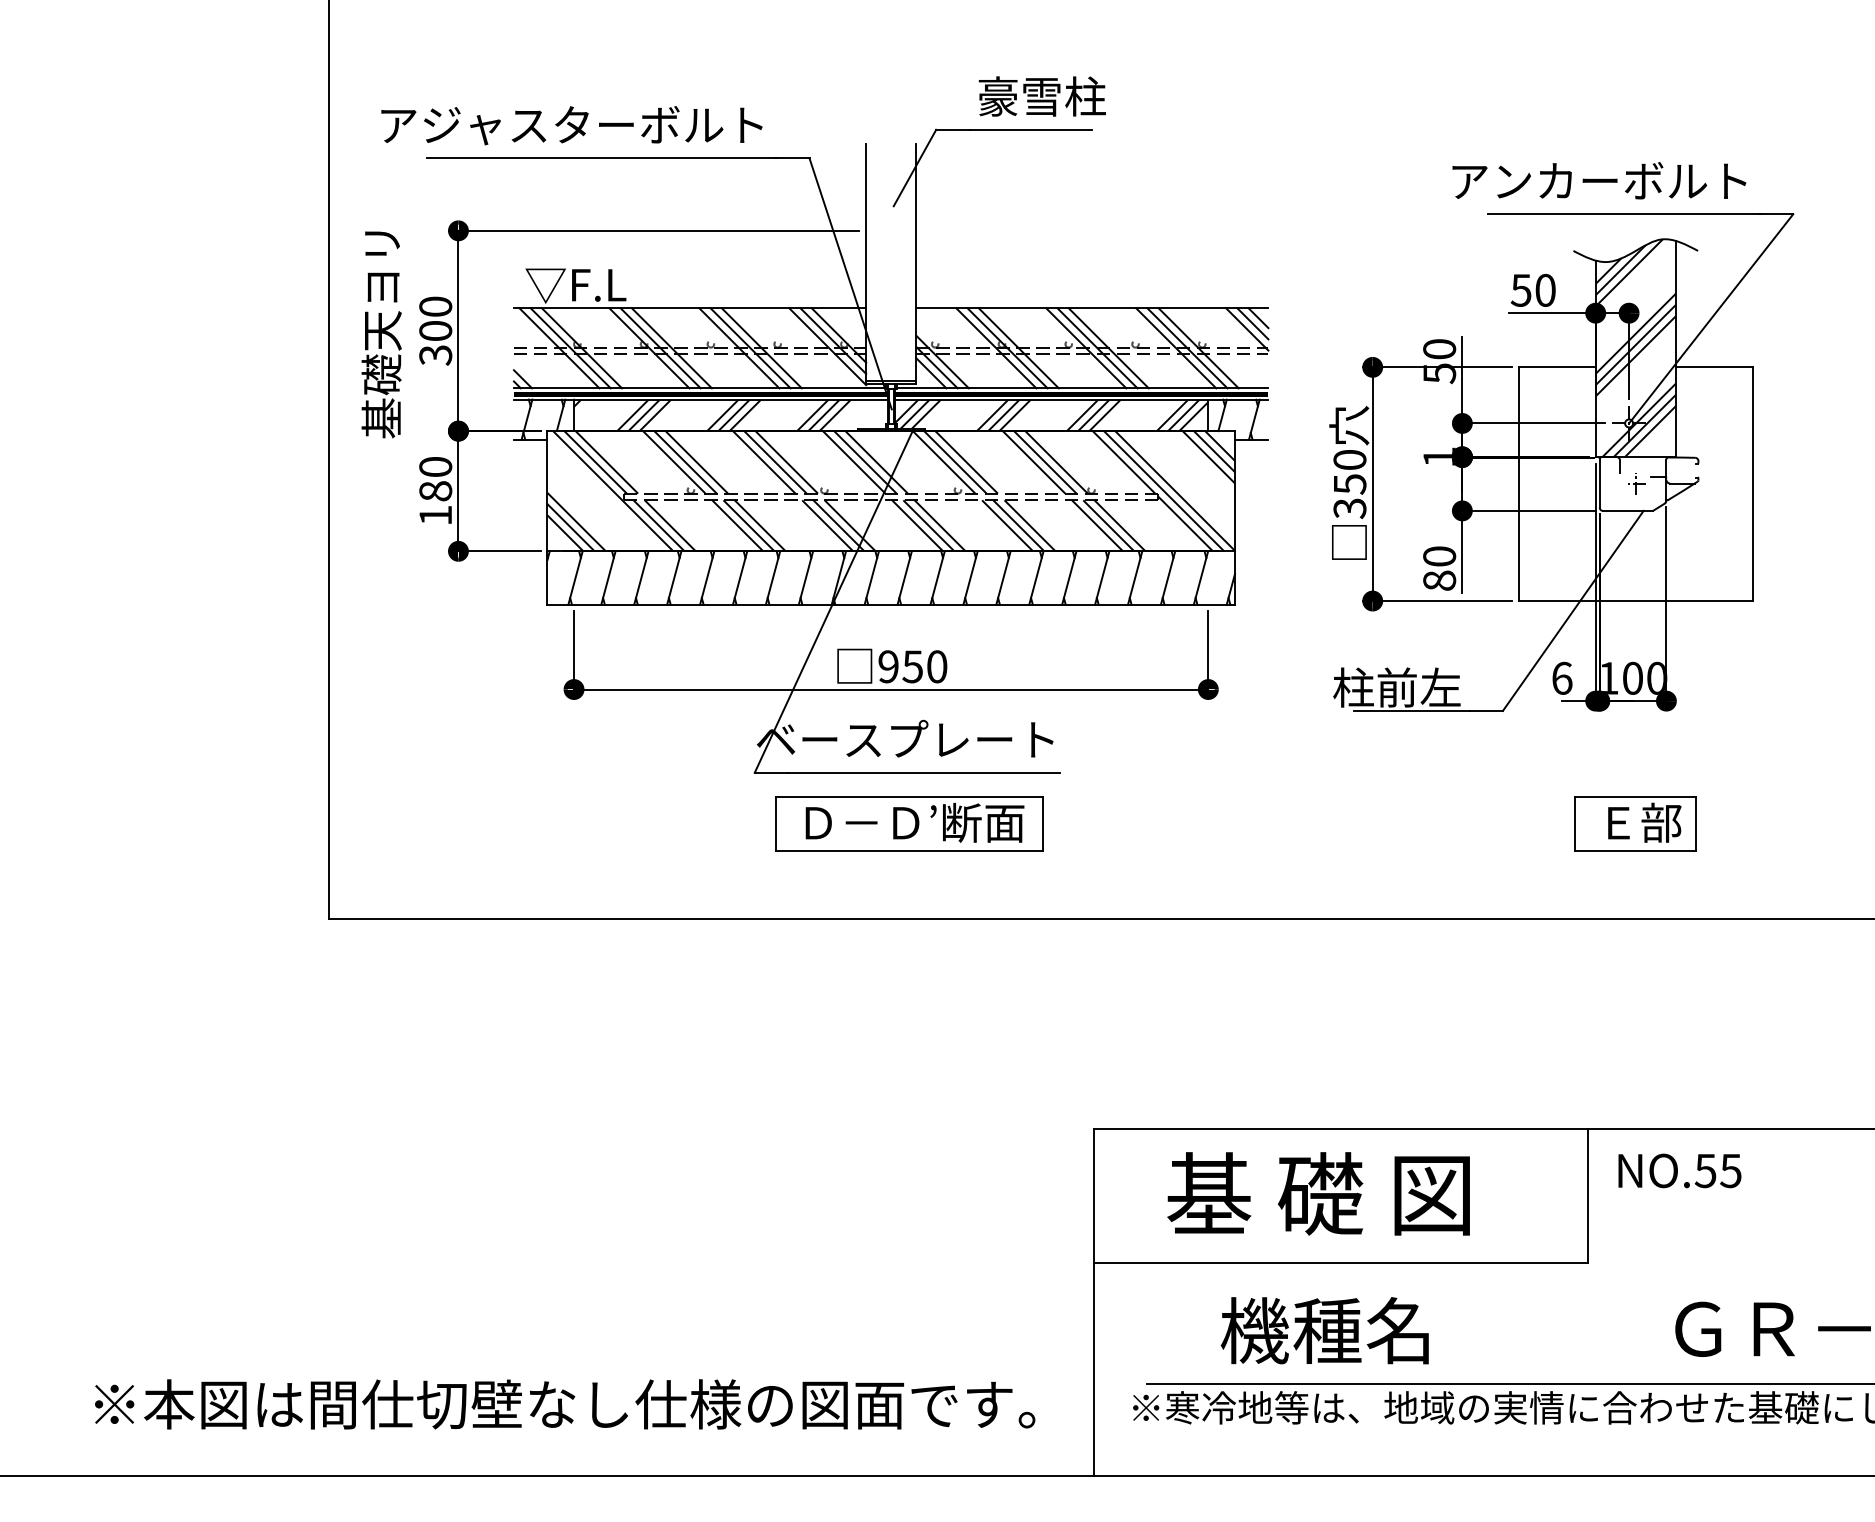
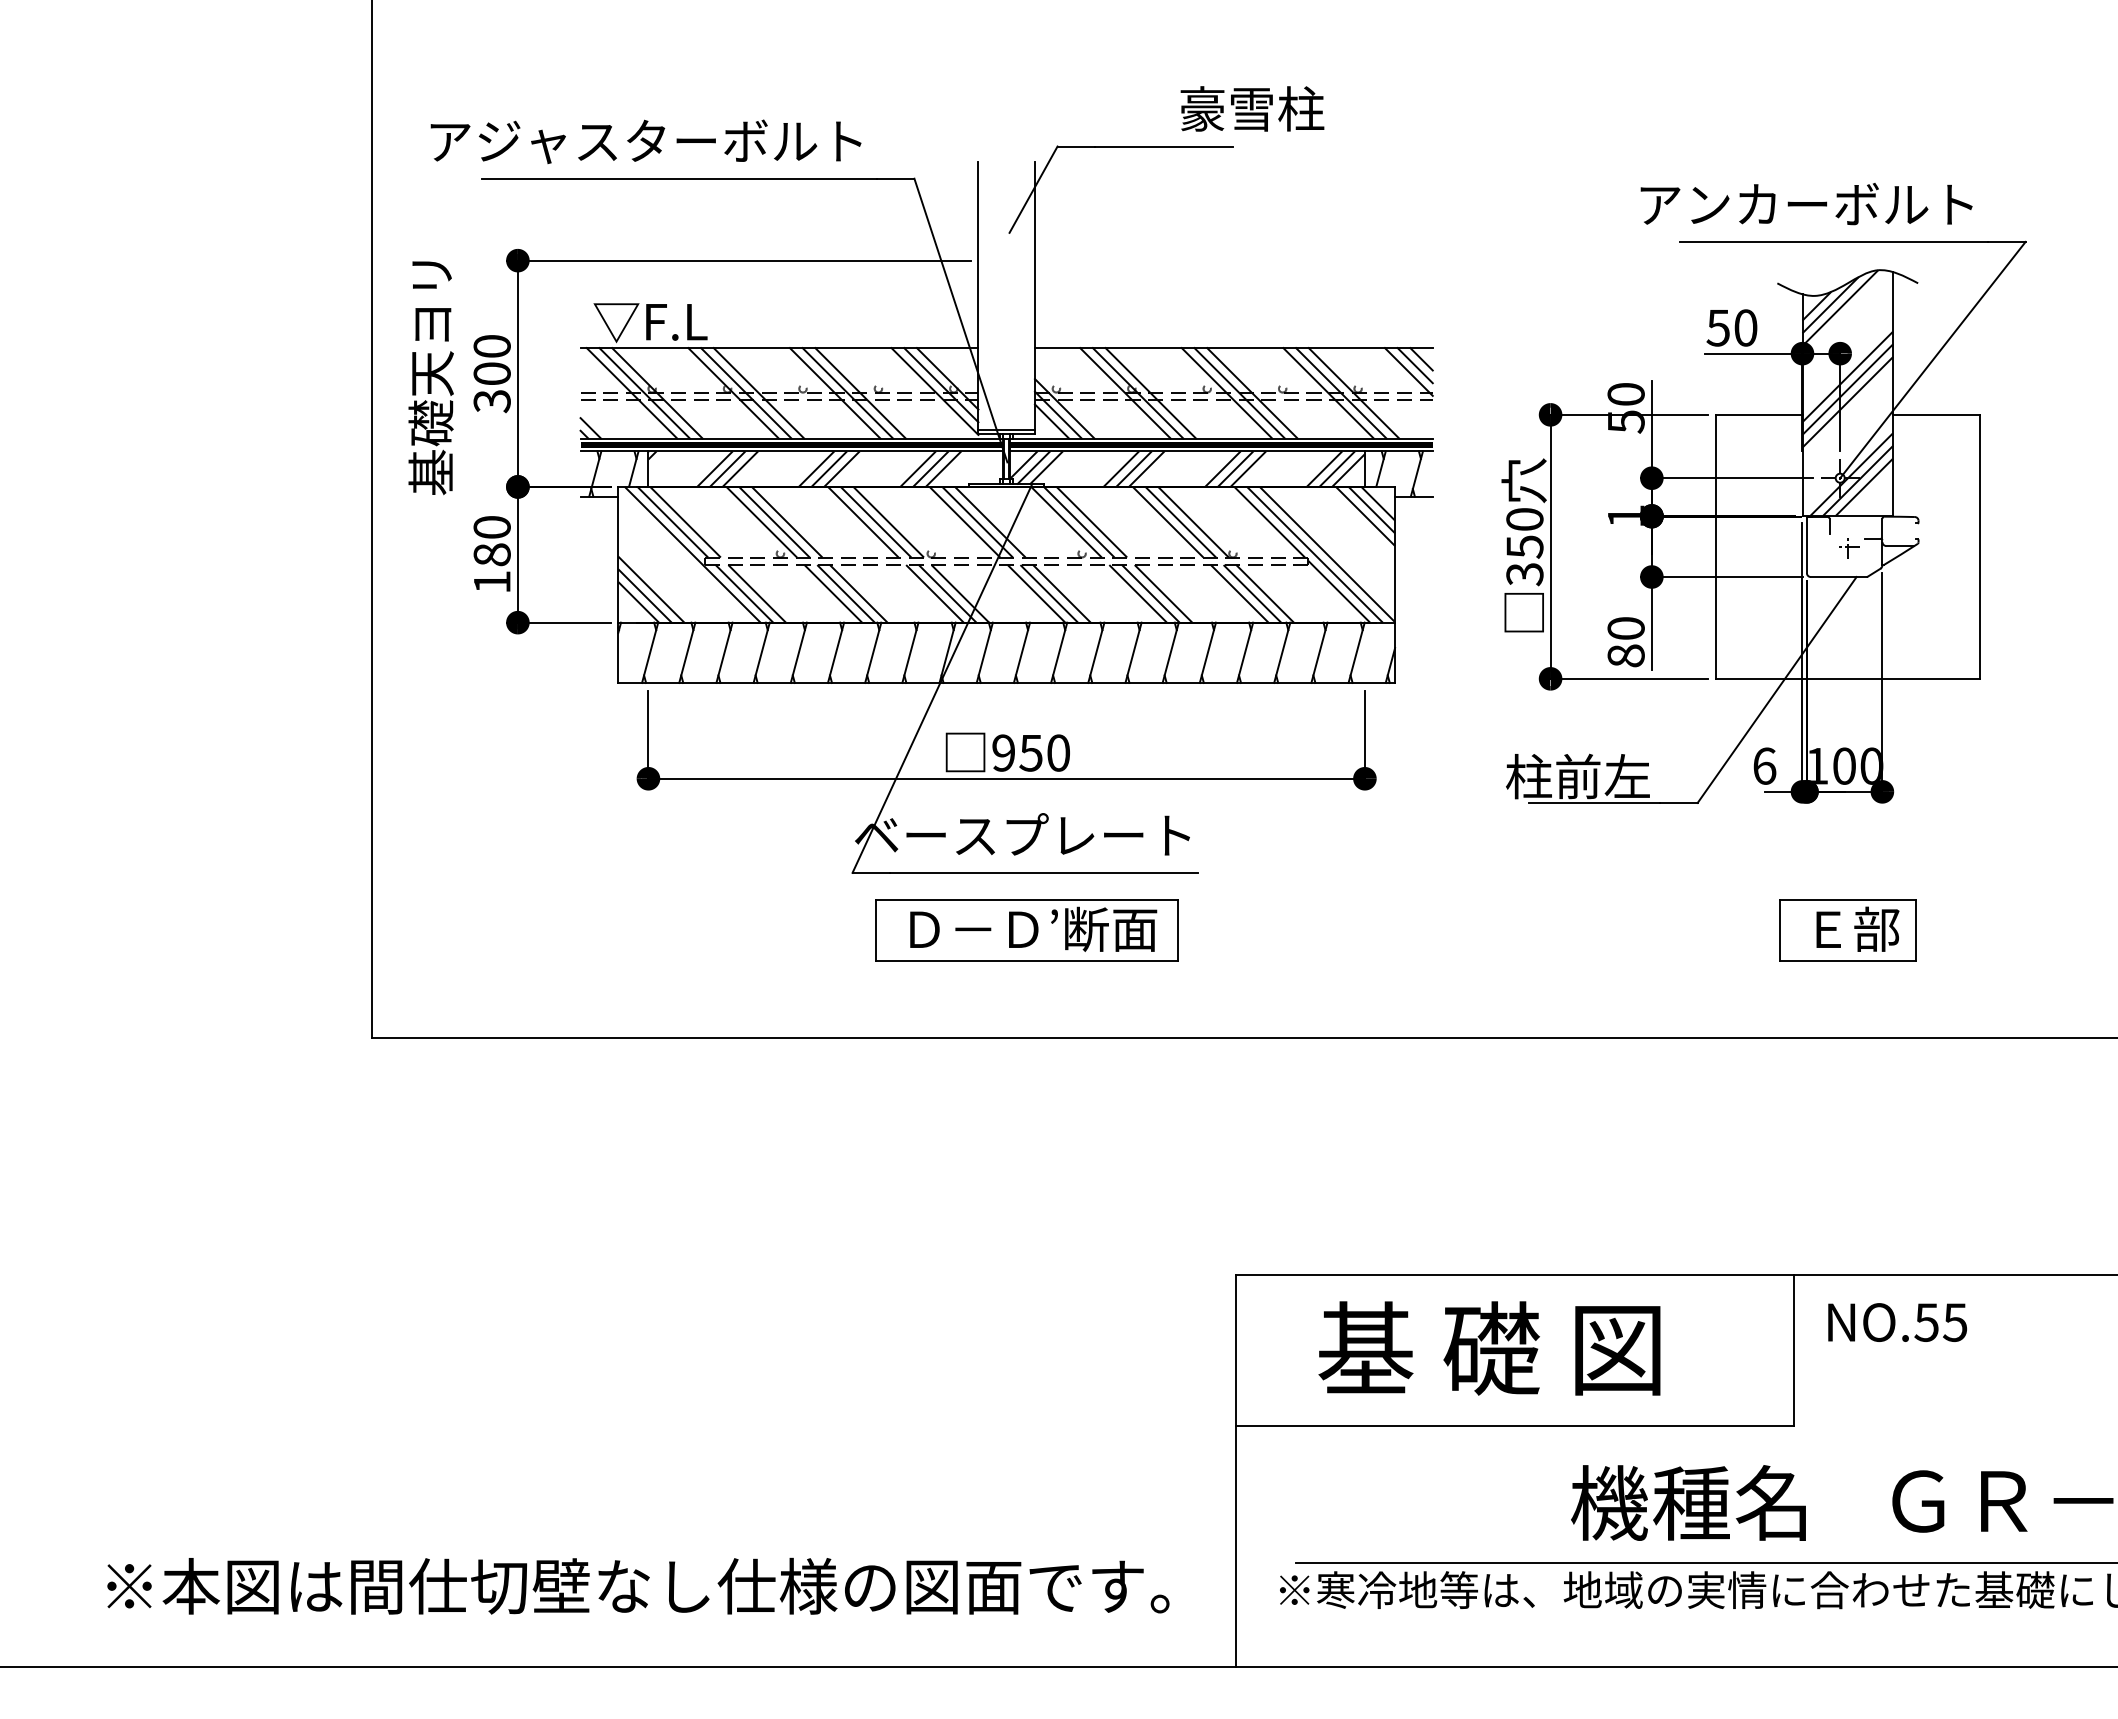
text: (1042, 96) -> (1252, 108), moved
text: (1324, 1330) -> (1688, 1502), moved

